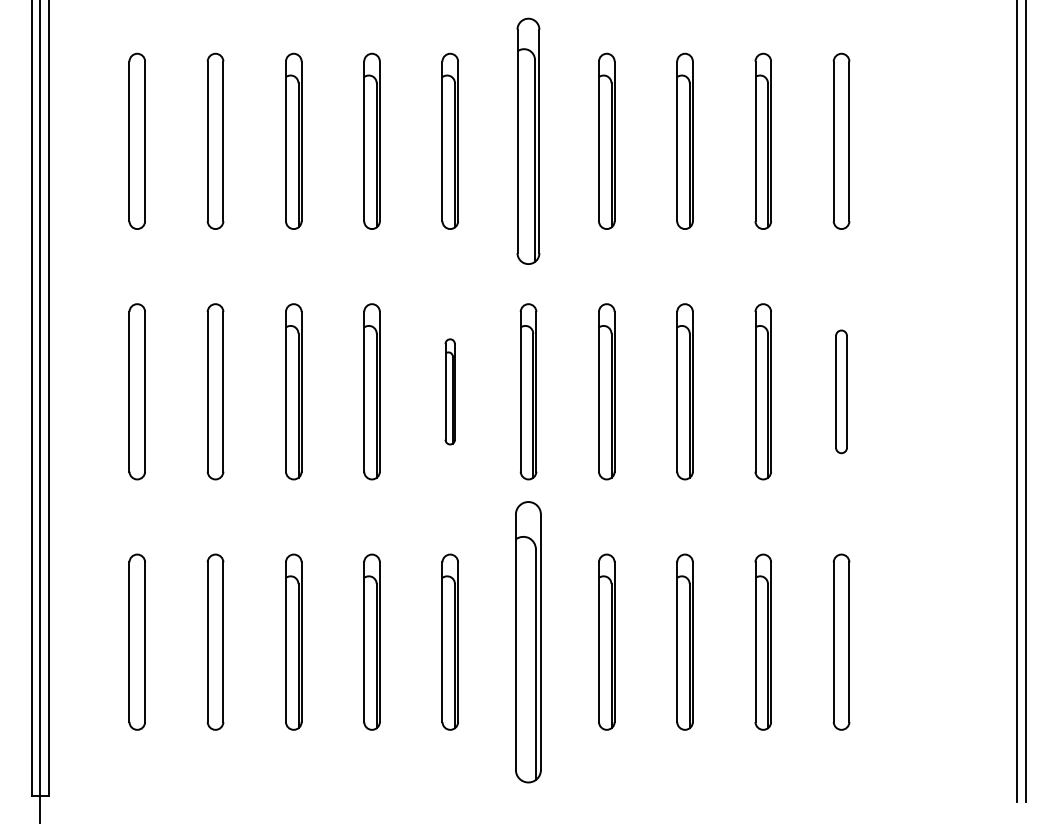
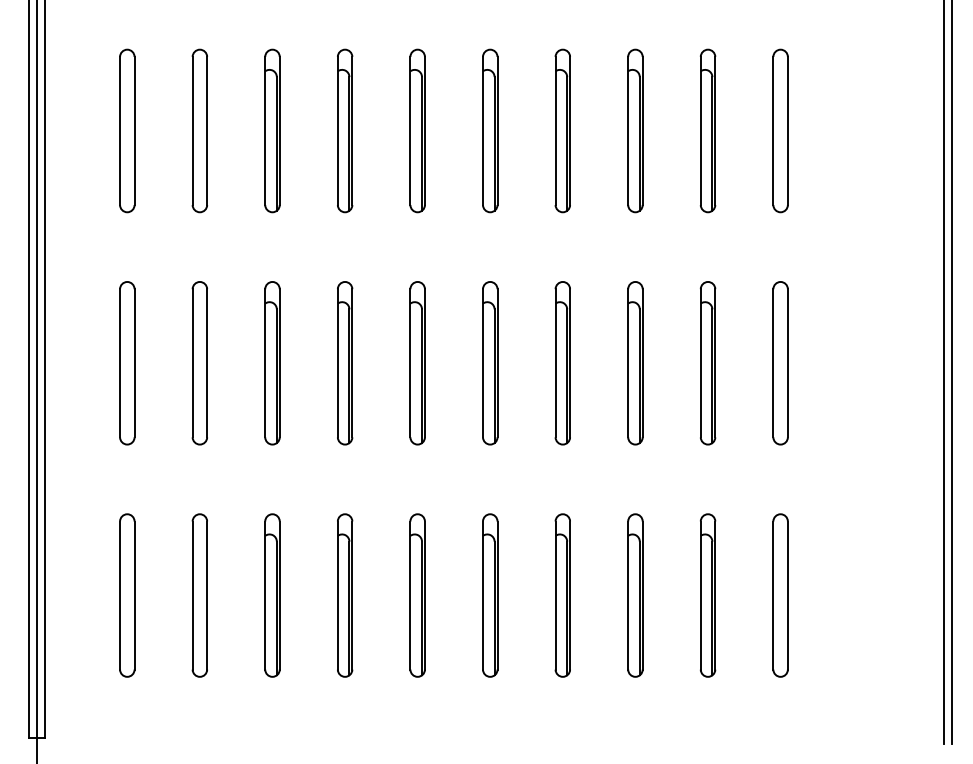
part: (528, 140) -> (490, 130), size x0.71
part: (450, 392) -> (417, 363), size x1.67
part: (841, 392) -> (780, 363), size x1.43
part: (528, 642) -> (490, 595), size x0.62

